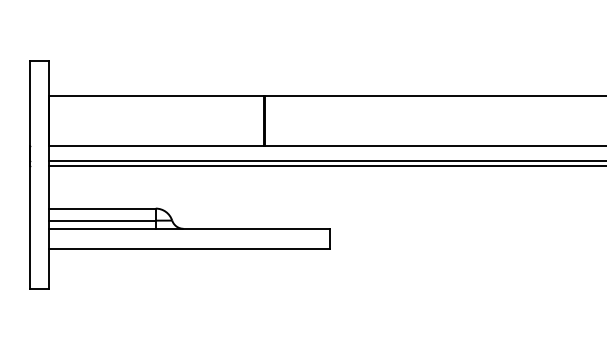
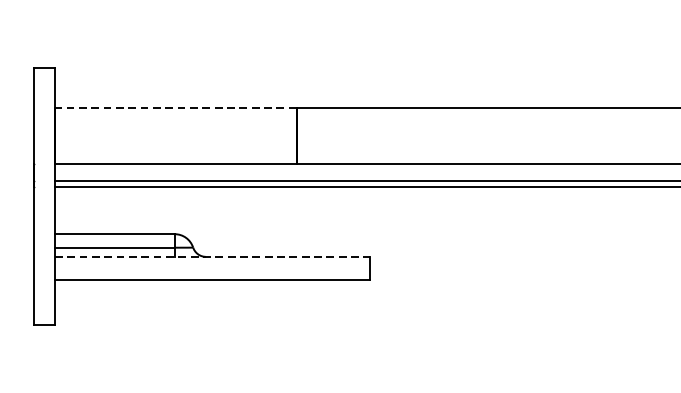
line: (156, 96) -> (175, 108), solid -> dashed
line: (189, 228) -> (212, 256), solid -> dashed

